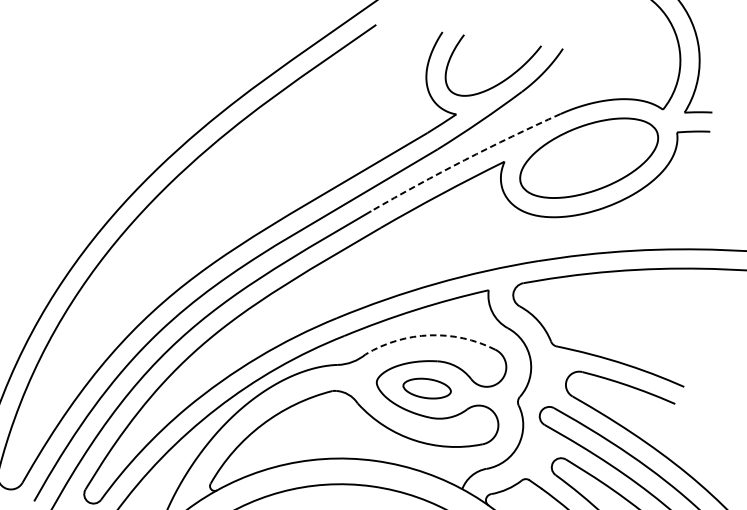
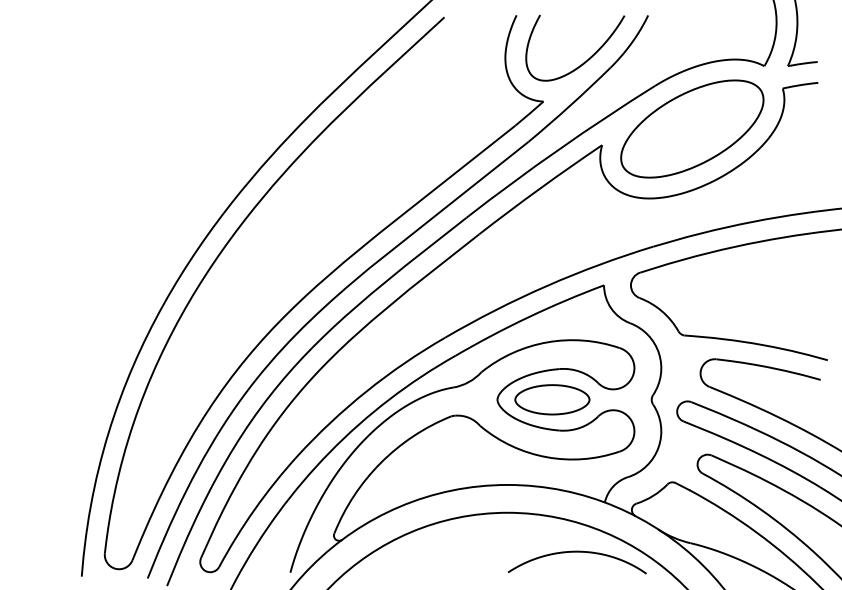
arc: (465, 160) -> (559, 149), dashed -> solid
arc: (429, 335) -> (547, 342), dashed -> solid
part: (427, 388) -> (552, 399), size x1.43

